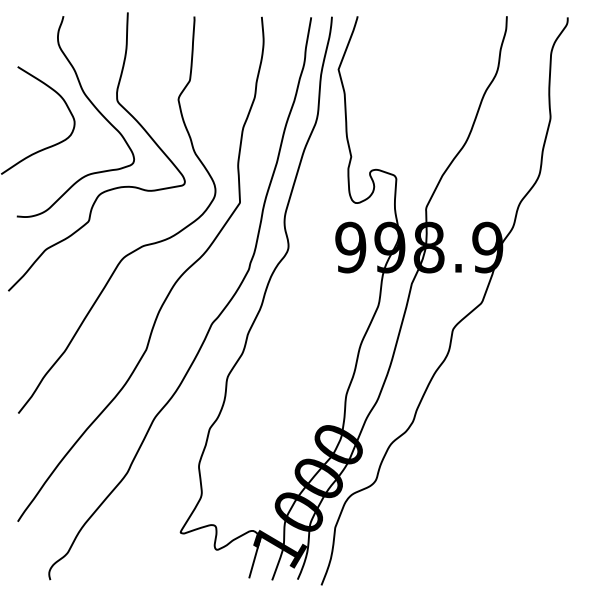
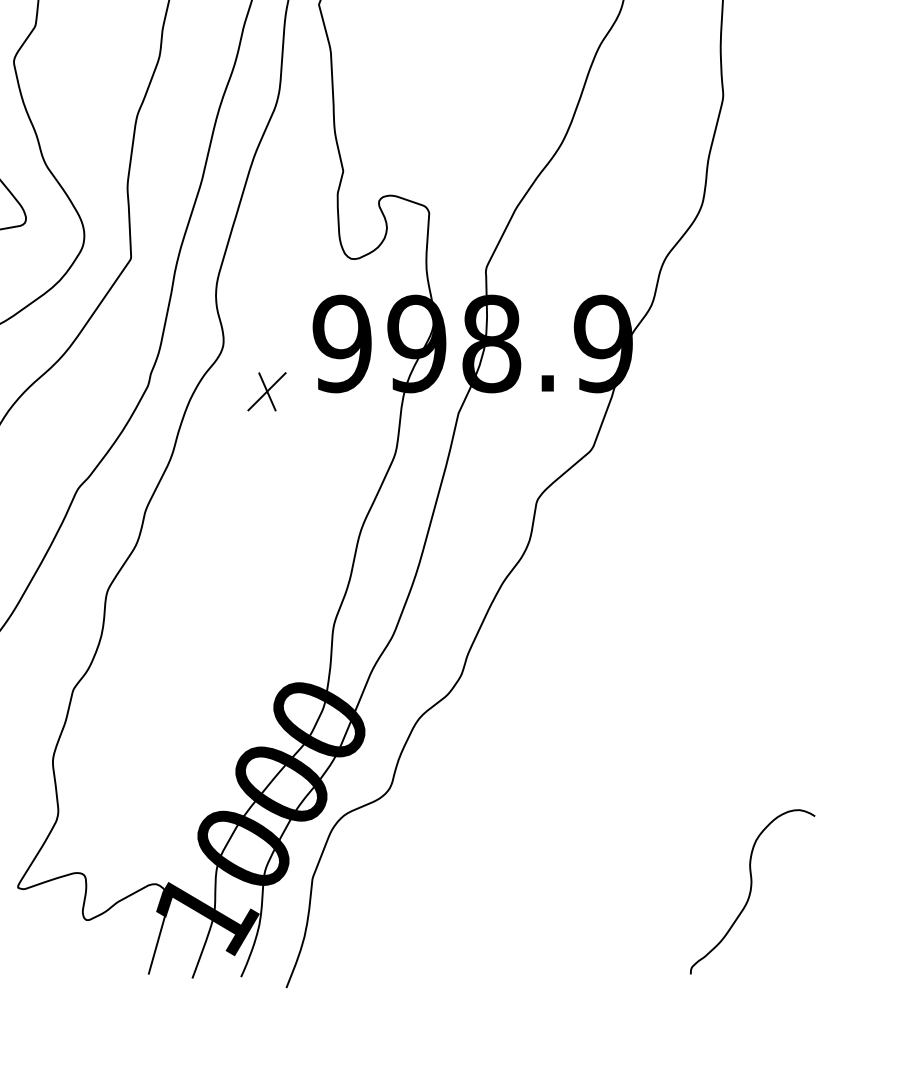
part: (310, 272) -> (265, 391), added
curve: (565, 534) -> (751, 891), added

